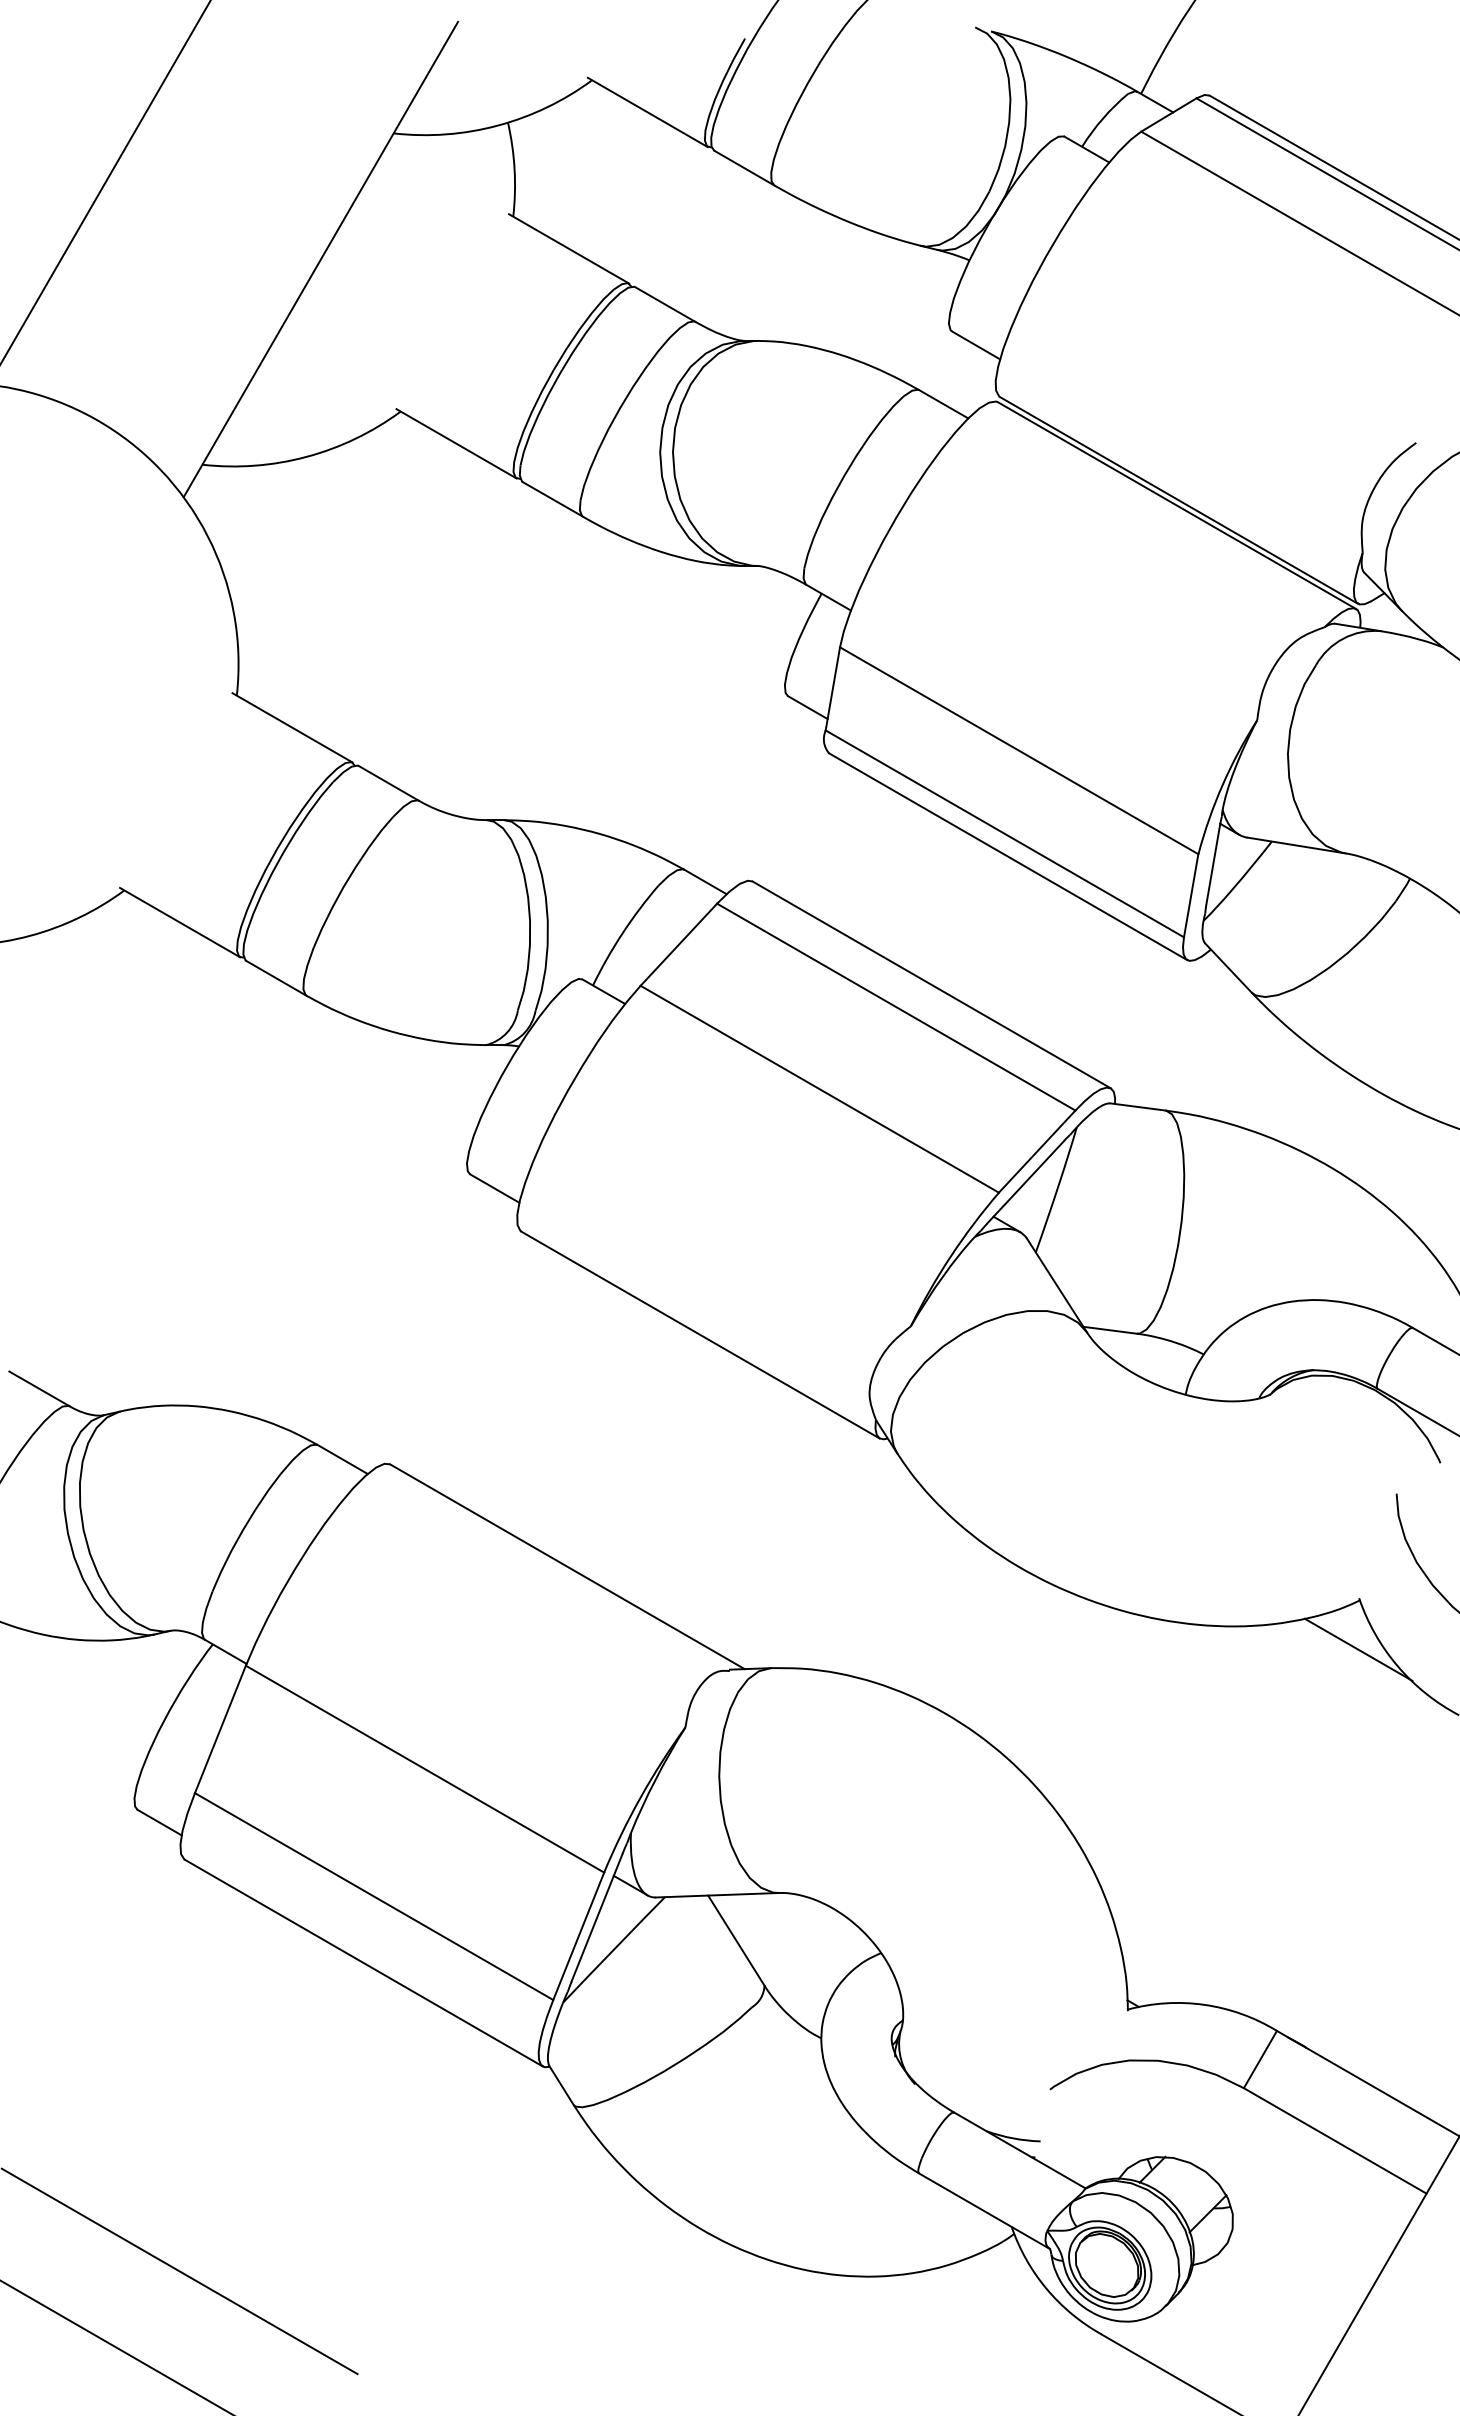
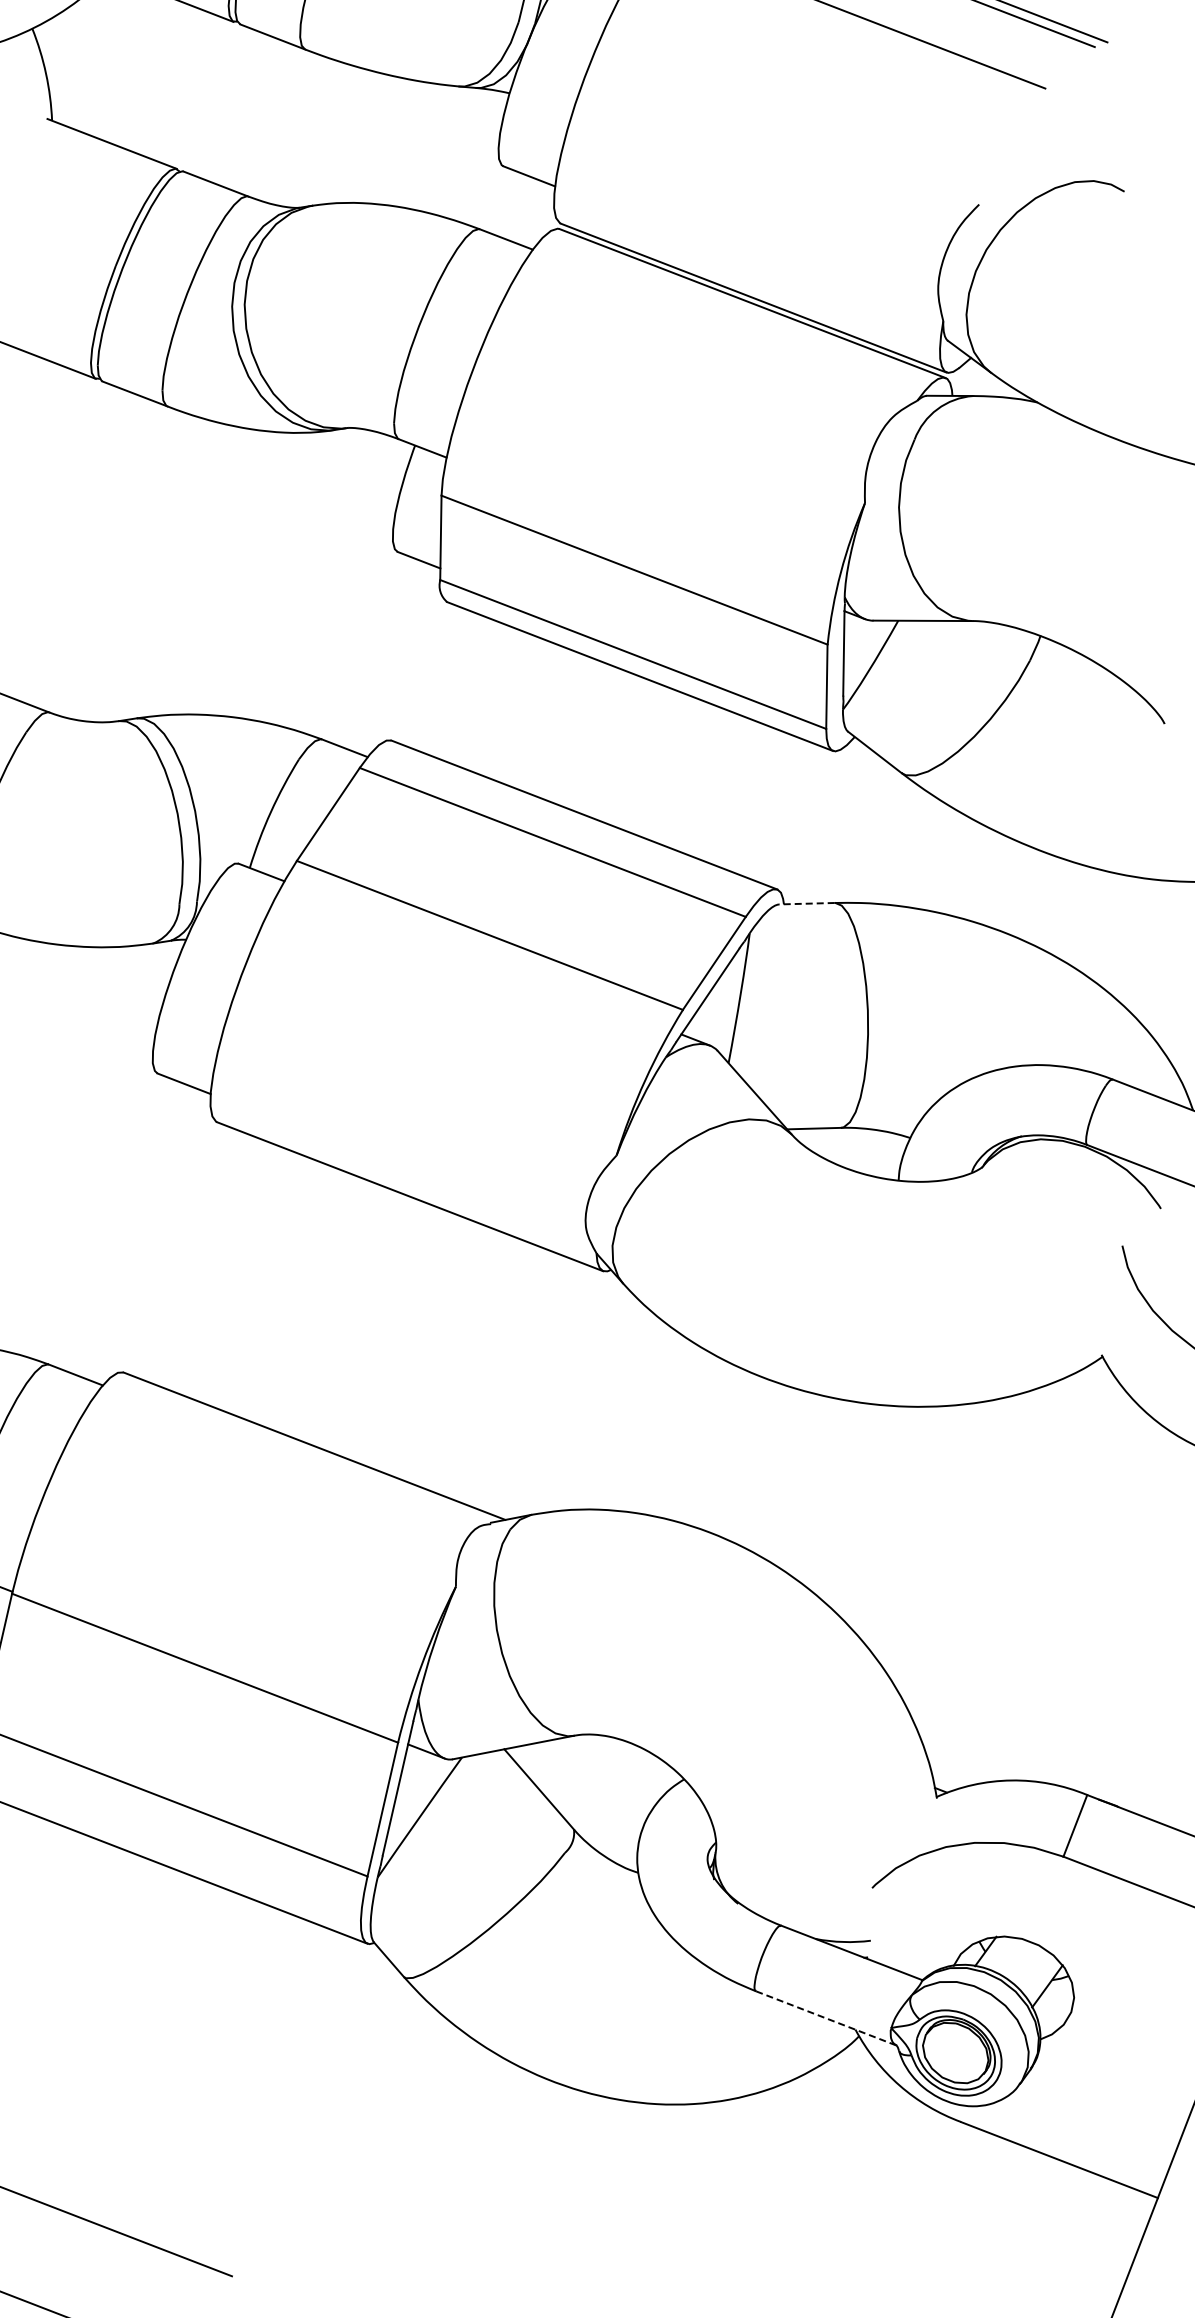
line: (1137, 1106) -> (806, 903), solid -> dashed
line: (1358, 1649) -> (1108, 1405), removed
line: (985, 2211) -> (827, 2018), solid -> dashed

